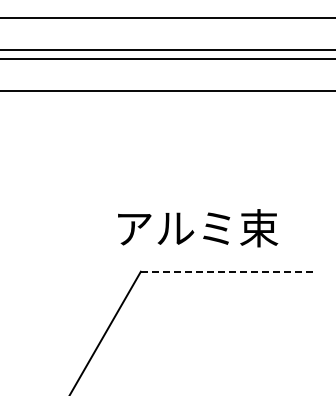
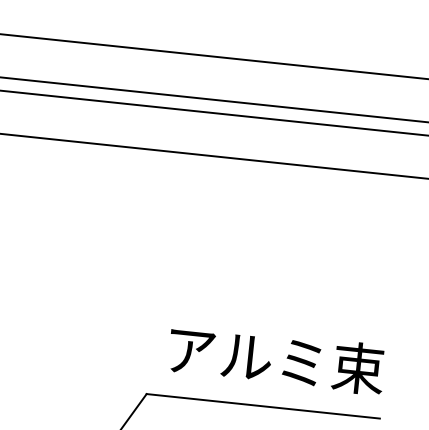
text: (198, 228) -> (277, 360), moved
line: (227, 271) -> (262, 405), dashed -> solid

